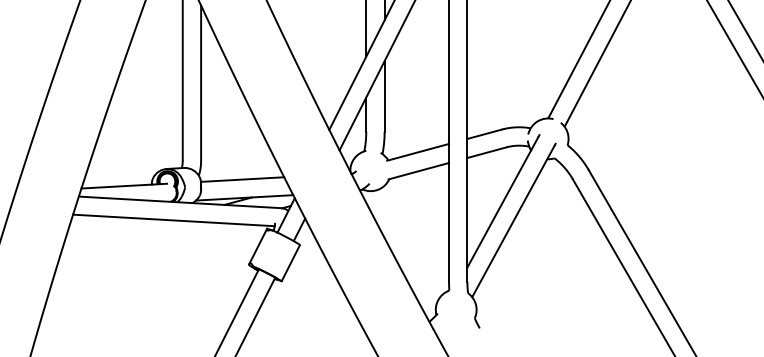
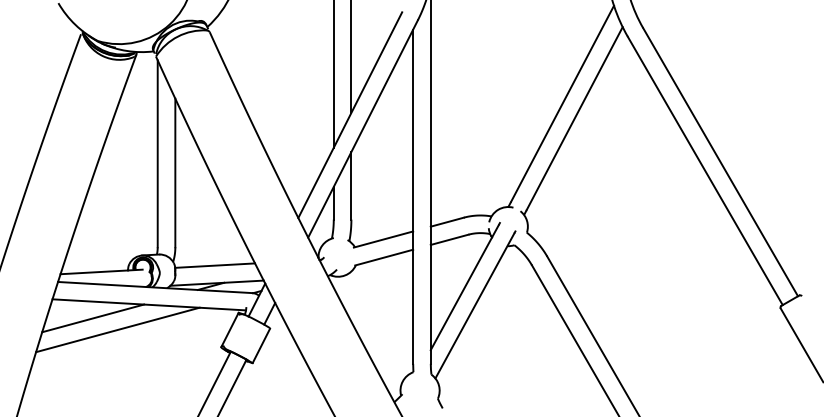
line: (115, 234) -> (93, 318), added
line: (140, 246) -> (117, 329), added

